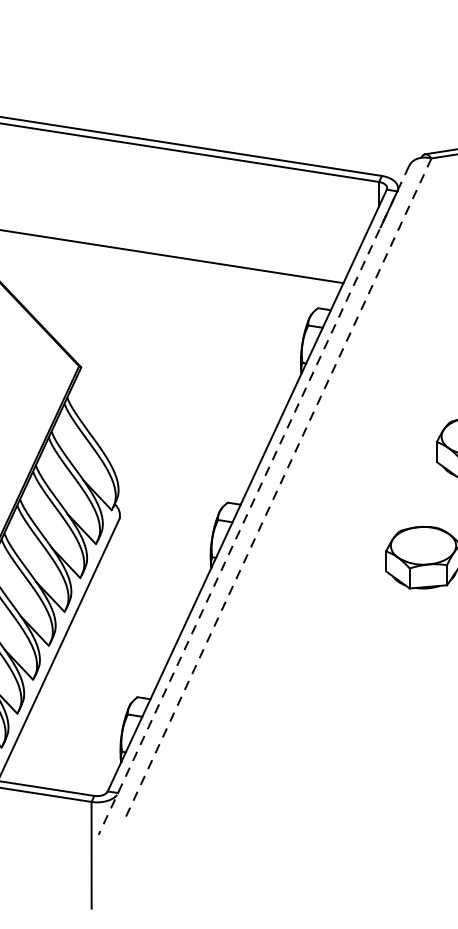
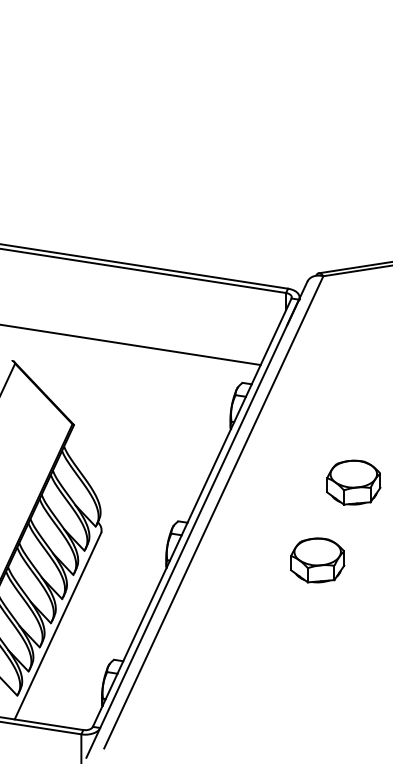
line: (277, 490) -> (213, 512), dashed -> solid
line: (253, 501) -> (196, 520), dashed -> solid

